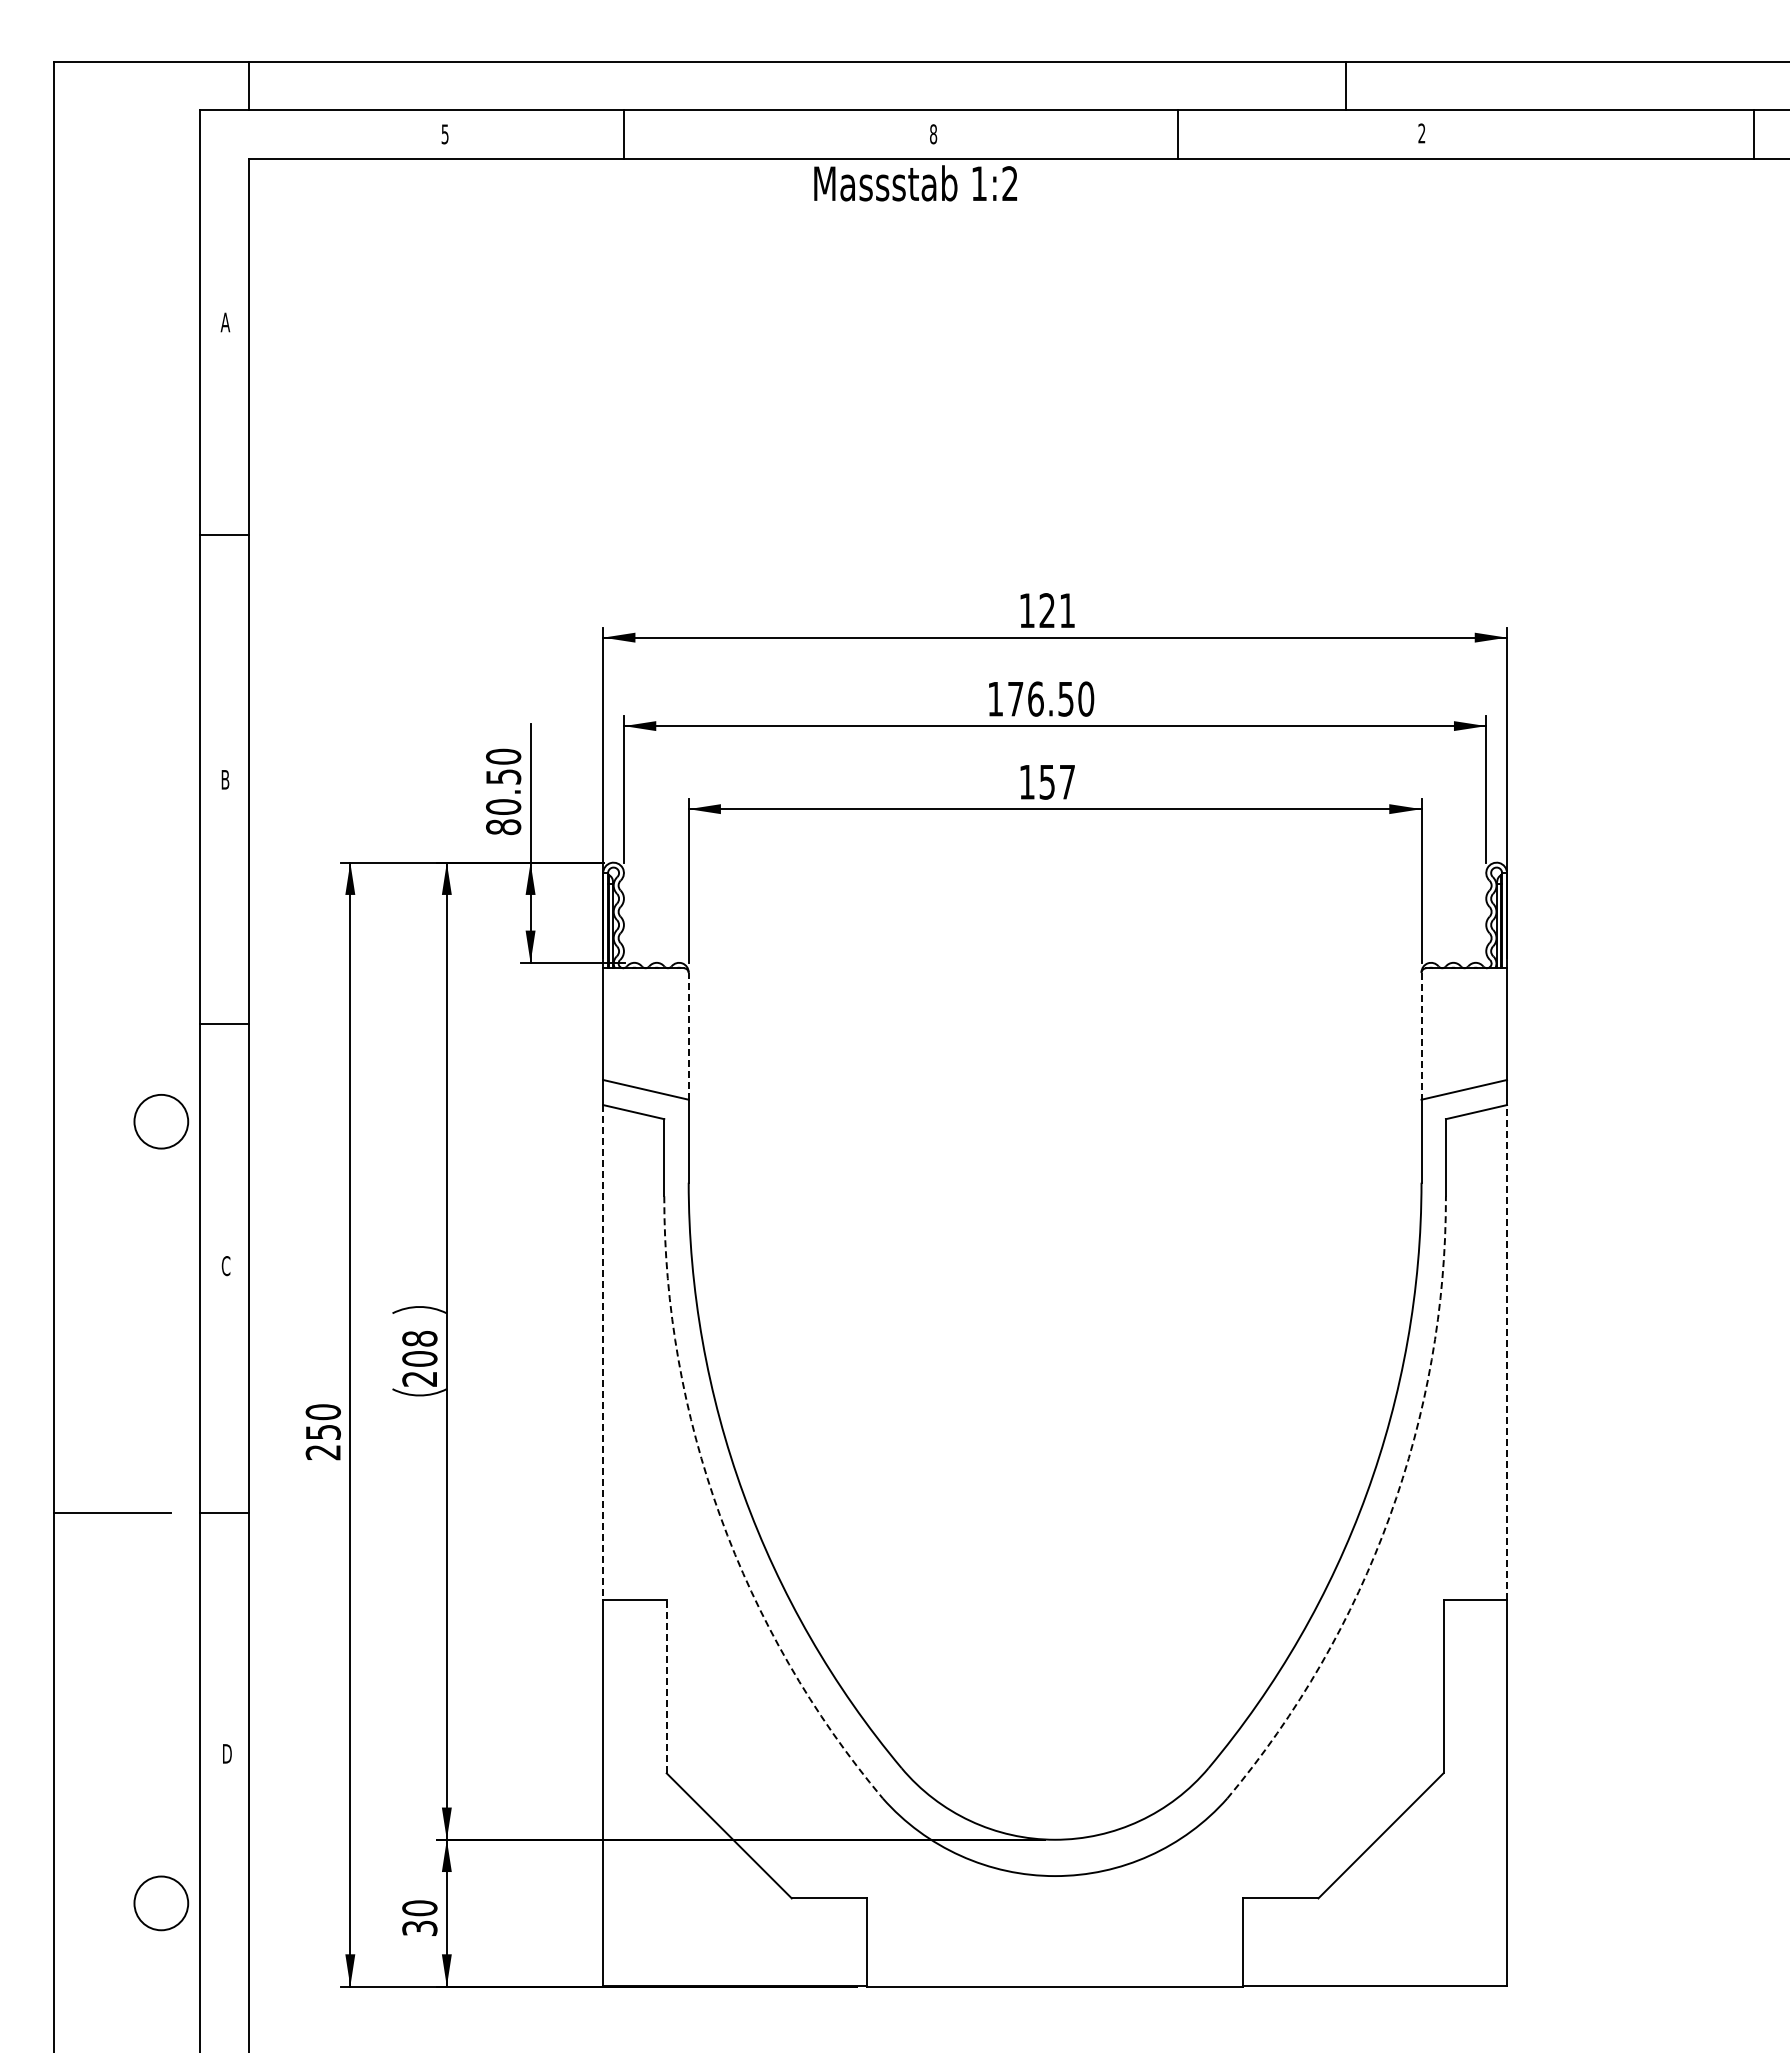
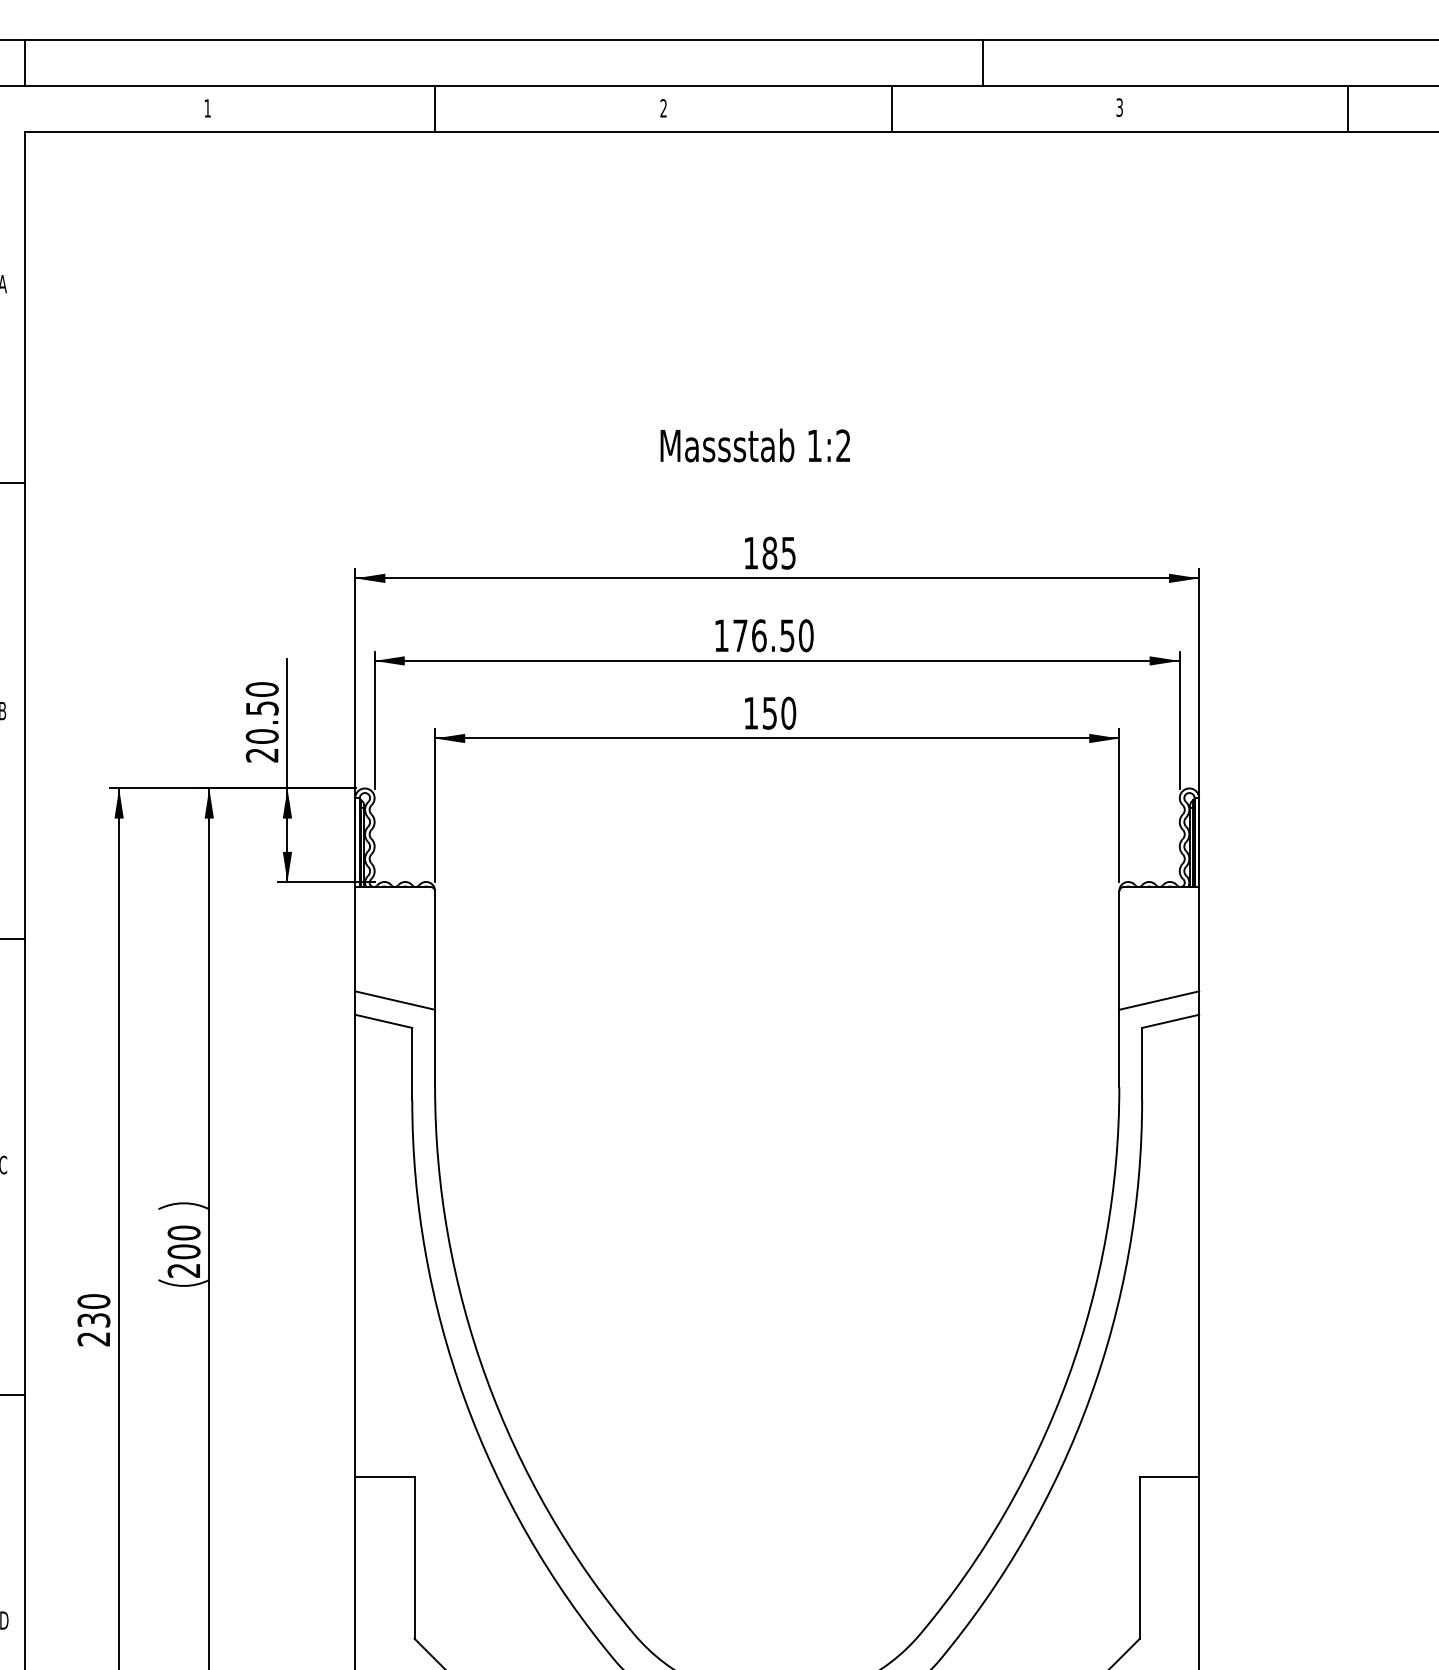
line: (1346, 85) -> (982, 62), moved
text: (1421, 133) -> (1119, 107), 2 -> 3
text: (444, 134) -> (207, 108), 5 -> 1
line: (623, 134) -> (434, 108), moved
text: (933, 134) -> (663, 108), 8 -> 2
line: (1754, 134) -> (1348, 108), moved
text: (915, 183) -> (755, 445), moved
text: (1056, 610) -> (778, 553), 121 -> 185
text: (1067, 781) -> (788, 712), 157 -> 150
text: (503, 827) -> (262, 755), 80.50 -> 20.50
line: (688, 1035) -> (434, 949), dashed -> solid
line: (1421, 1036) -> (1119, 950), dashed -> solid
text: (419, 1338) -> (183, 1232), 208 -> 200
line: (603, 1352) -> (355, 1245), dashed -> solid
line: (1507, 1352) -> (1199, 1245), dashed -> solid
text: (322, 1431) -> (93, 1319), 250 -> 230
arc: (720, 1516) -> (464, 1398), dashed -> solid
arc: (1389, 1516) -> (1089, 1398), dashed -> solid
line: (666, 1686) -> (414, 1557), dashed -> solid

